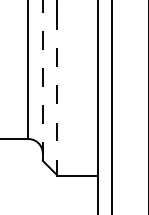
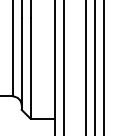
line: (42, 86) -> (21, 64), dashed -> solid
line: (57, 94) -> (30, 69), dashed -> solid

